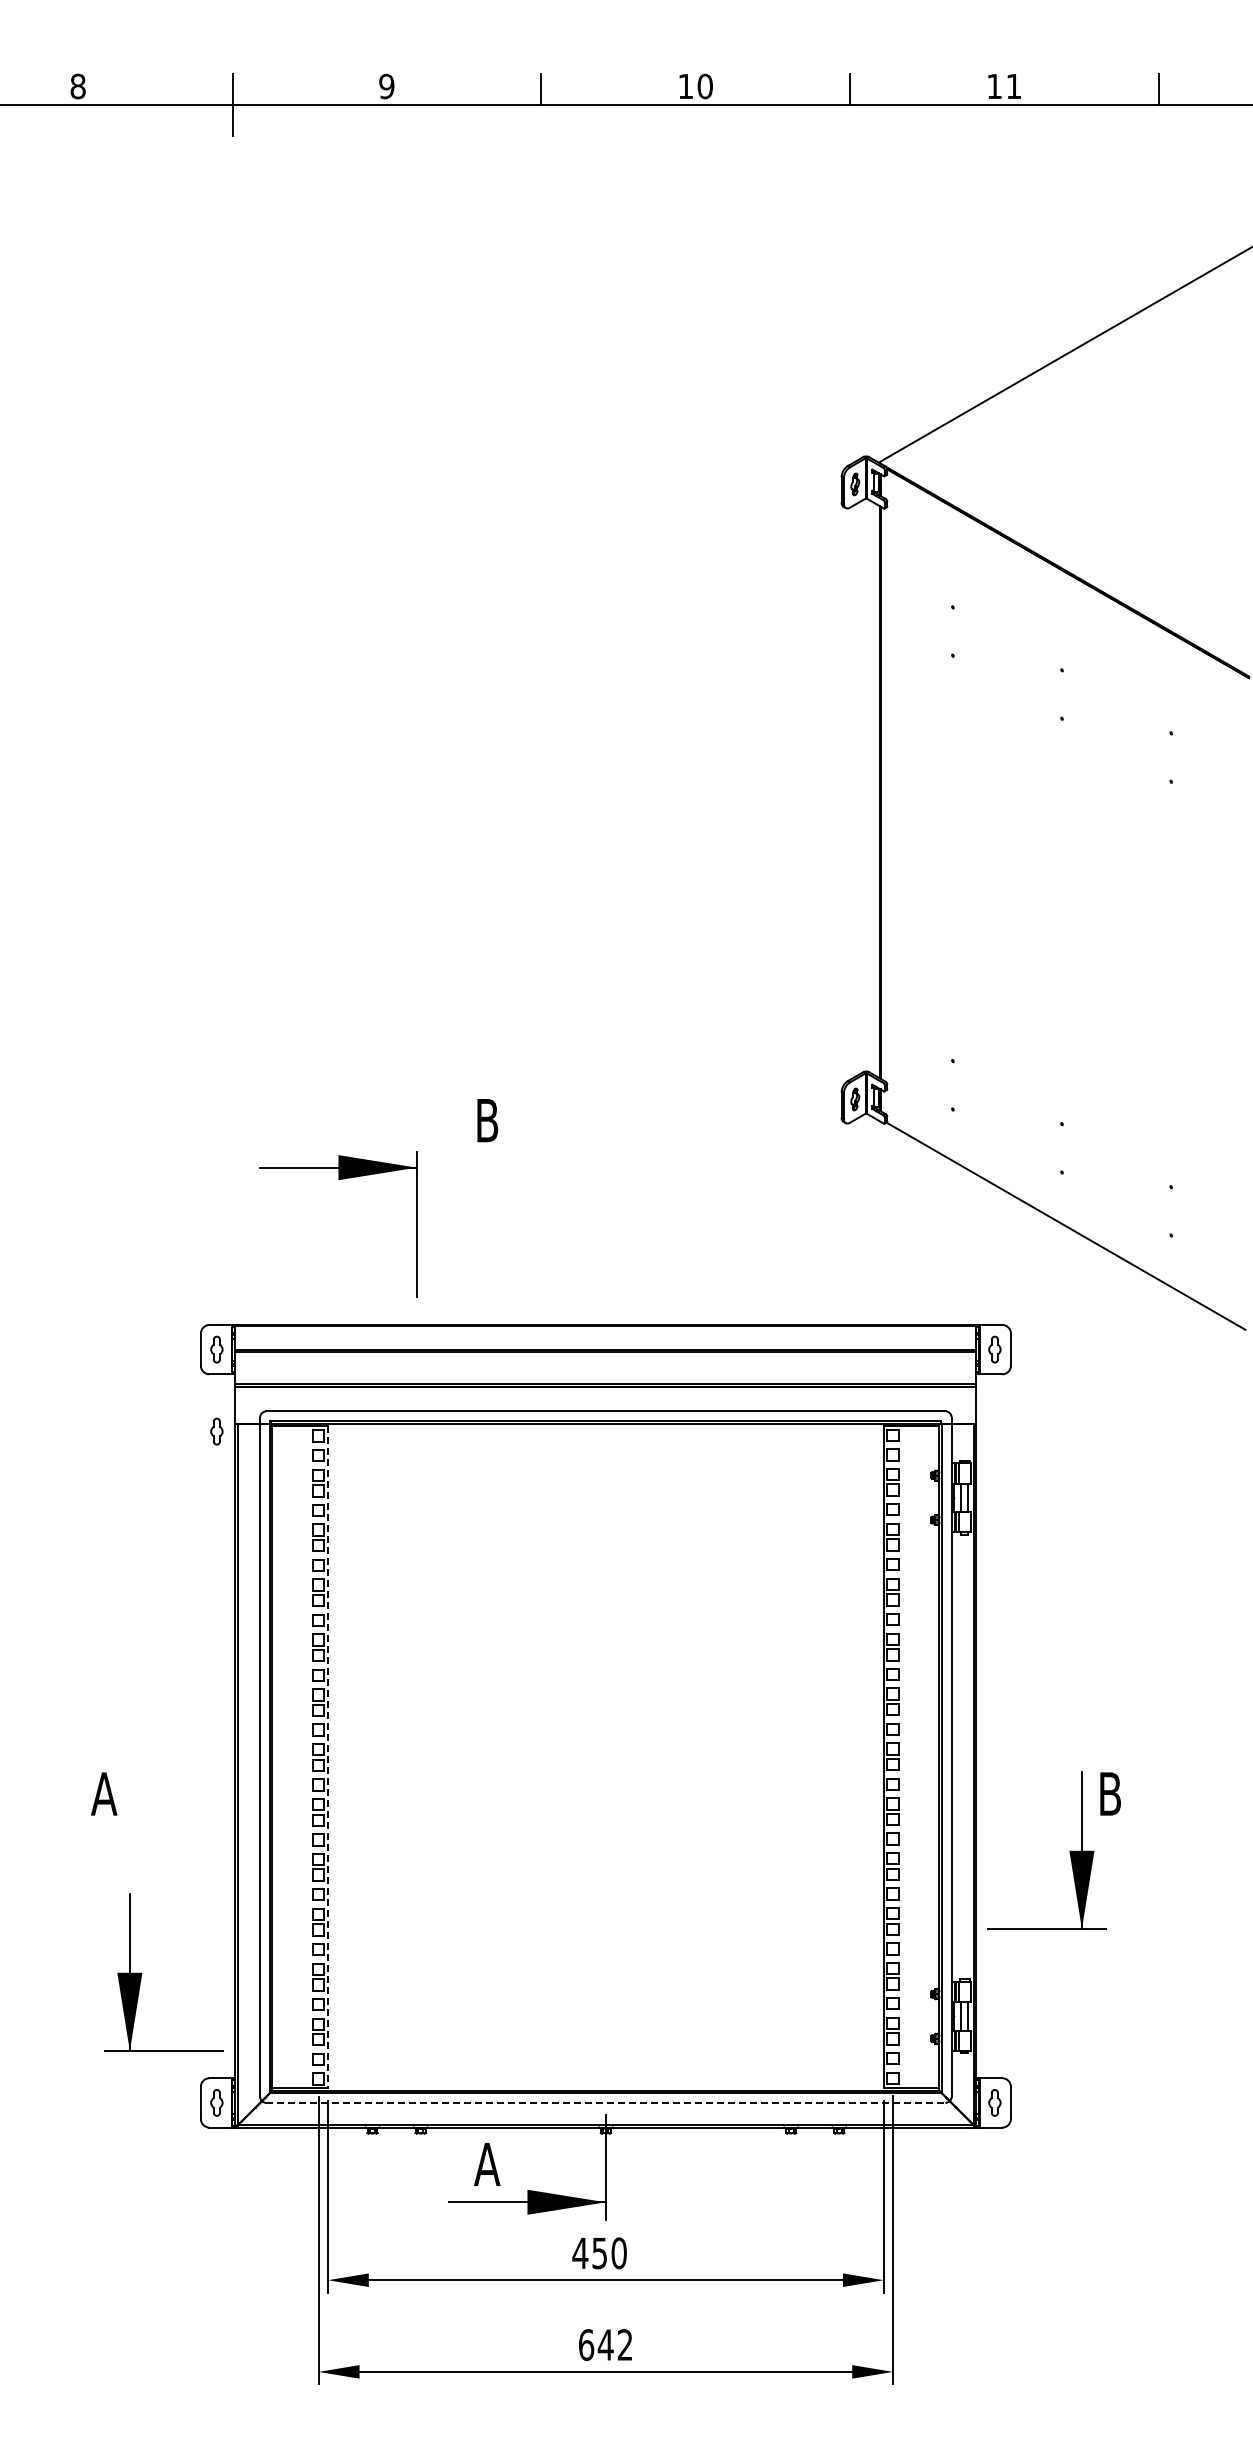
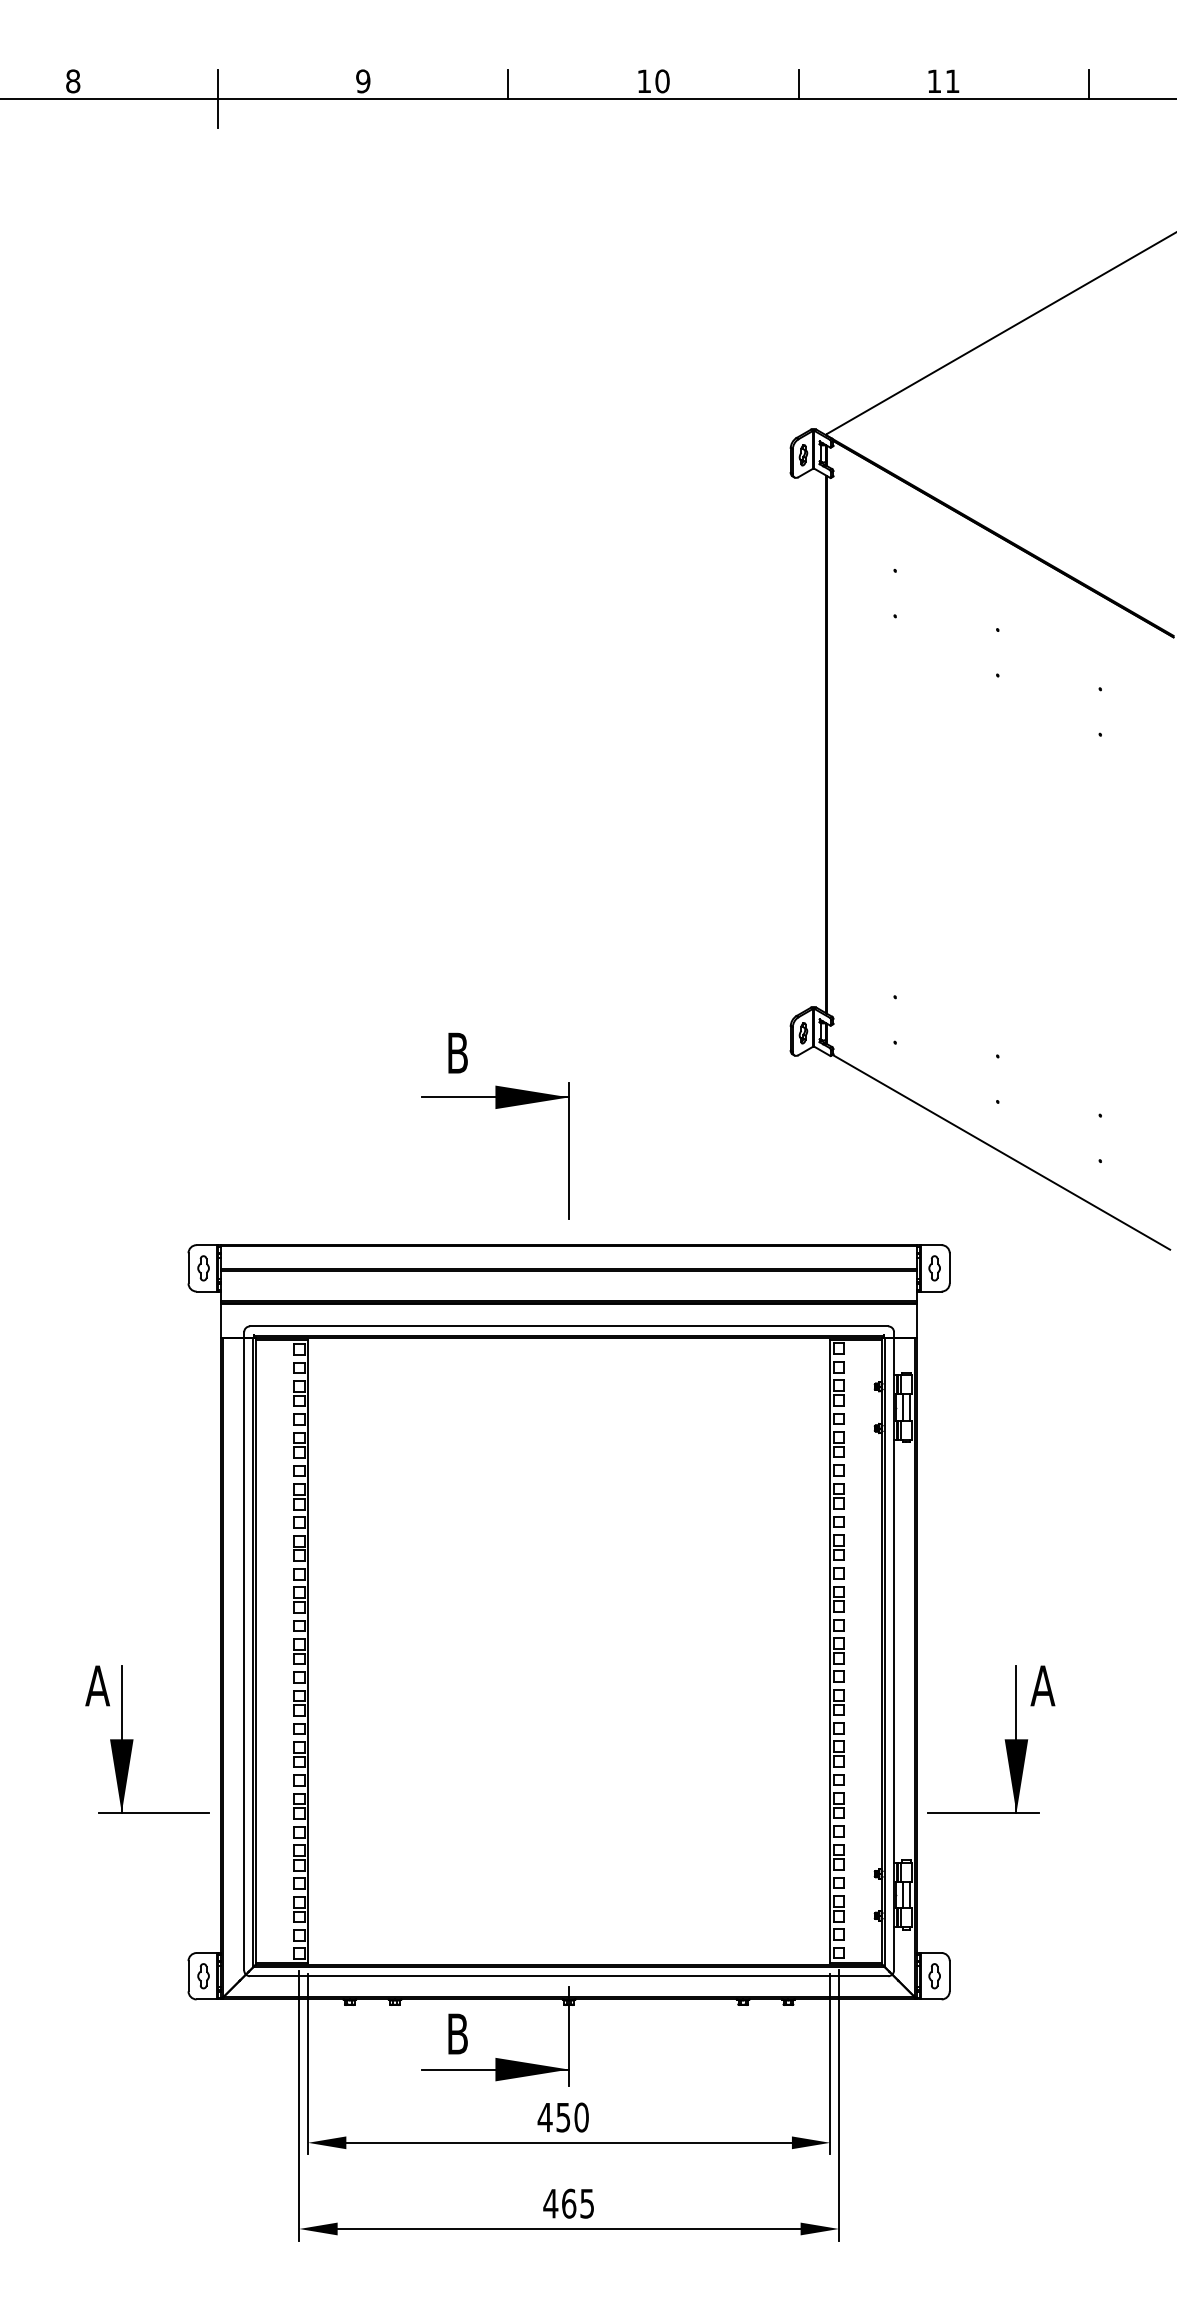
part: (338, 1179) -> (495, 1108), moved
part: (216, 1431) -> (203, 1345), removed
line: (328, 1757) -> (308, 1651), dashed -> solid
text: (1109, 1793) -> (1042, 1685), B -> A
part: (142, 1973) -> (133, 1739), moved
line: (605, 2102) -> (568, 1975), dashed -> solid
text: (487, 2164) -> (457, 2034), A -> B
text: (605, 2344) -> (568, 2203), 642 -> 465

